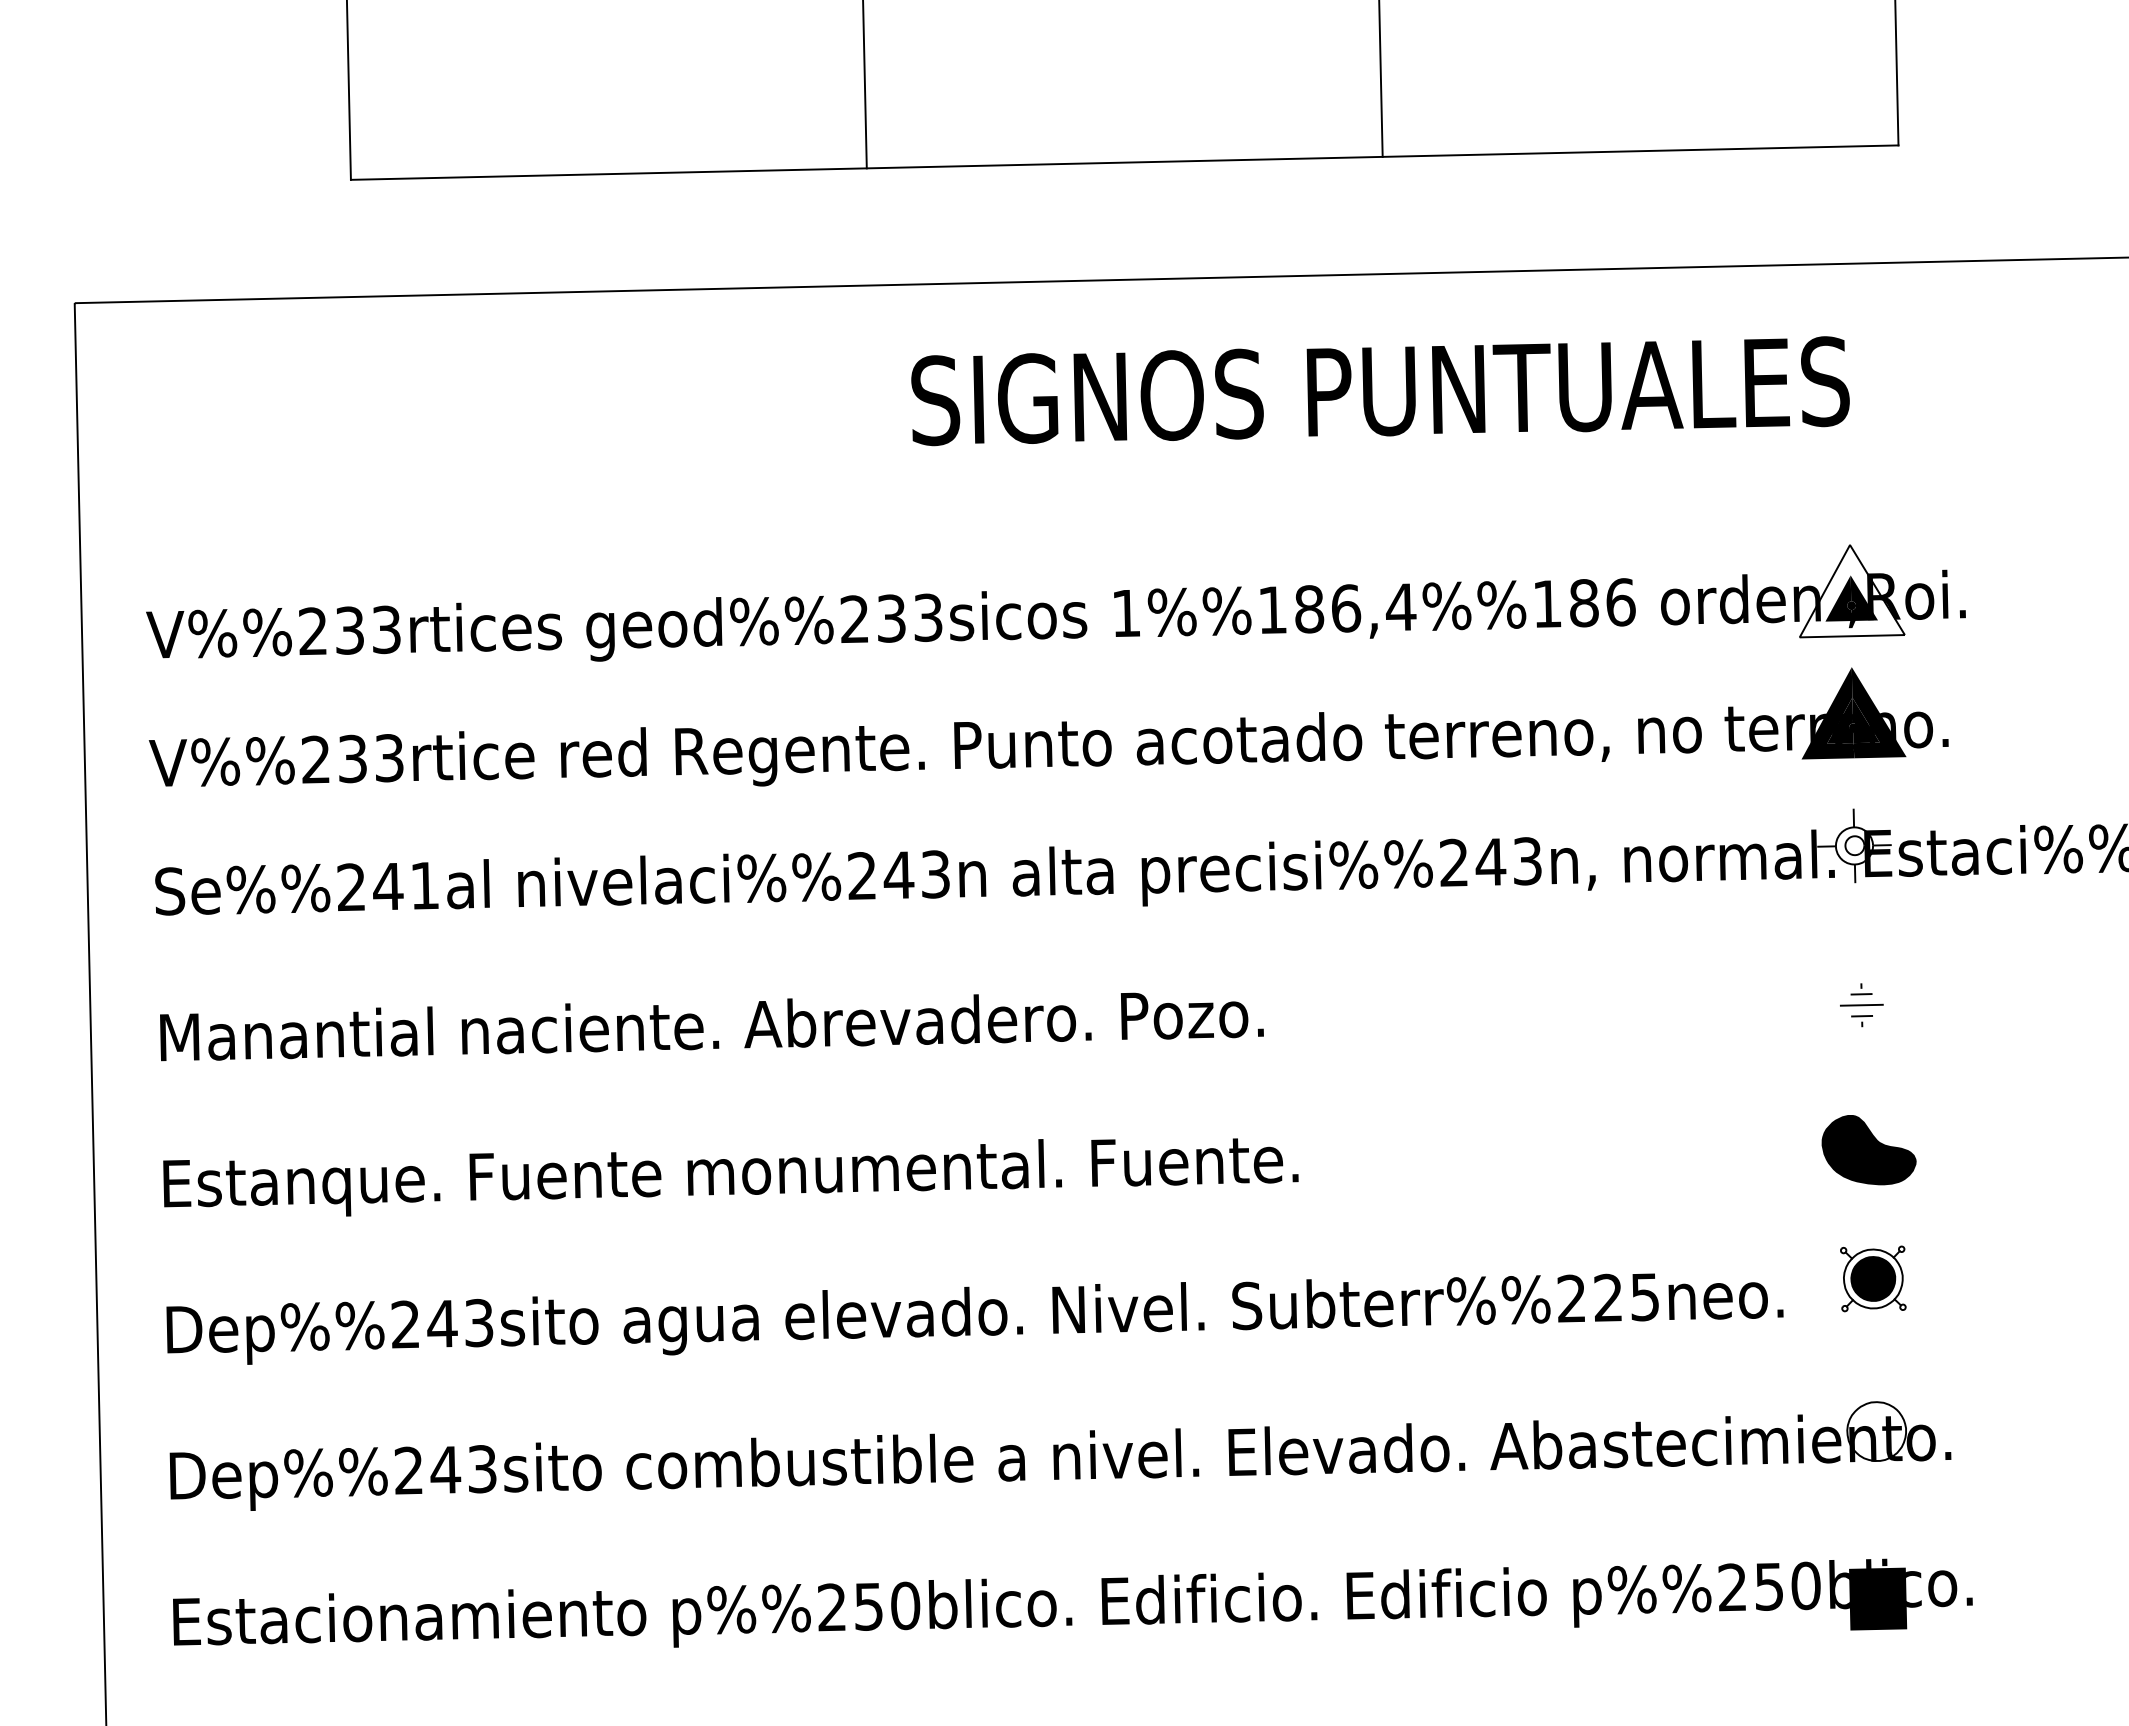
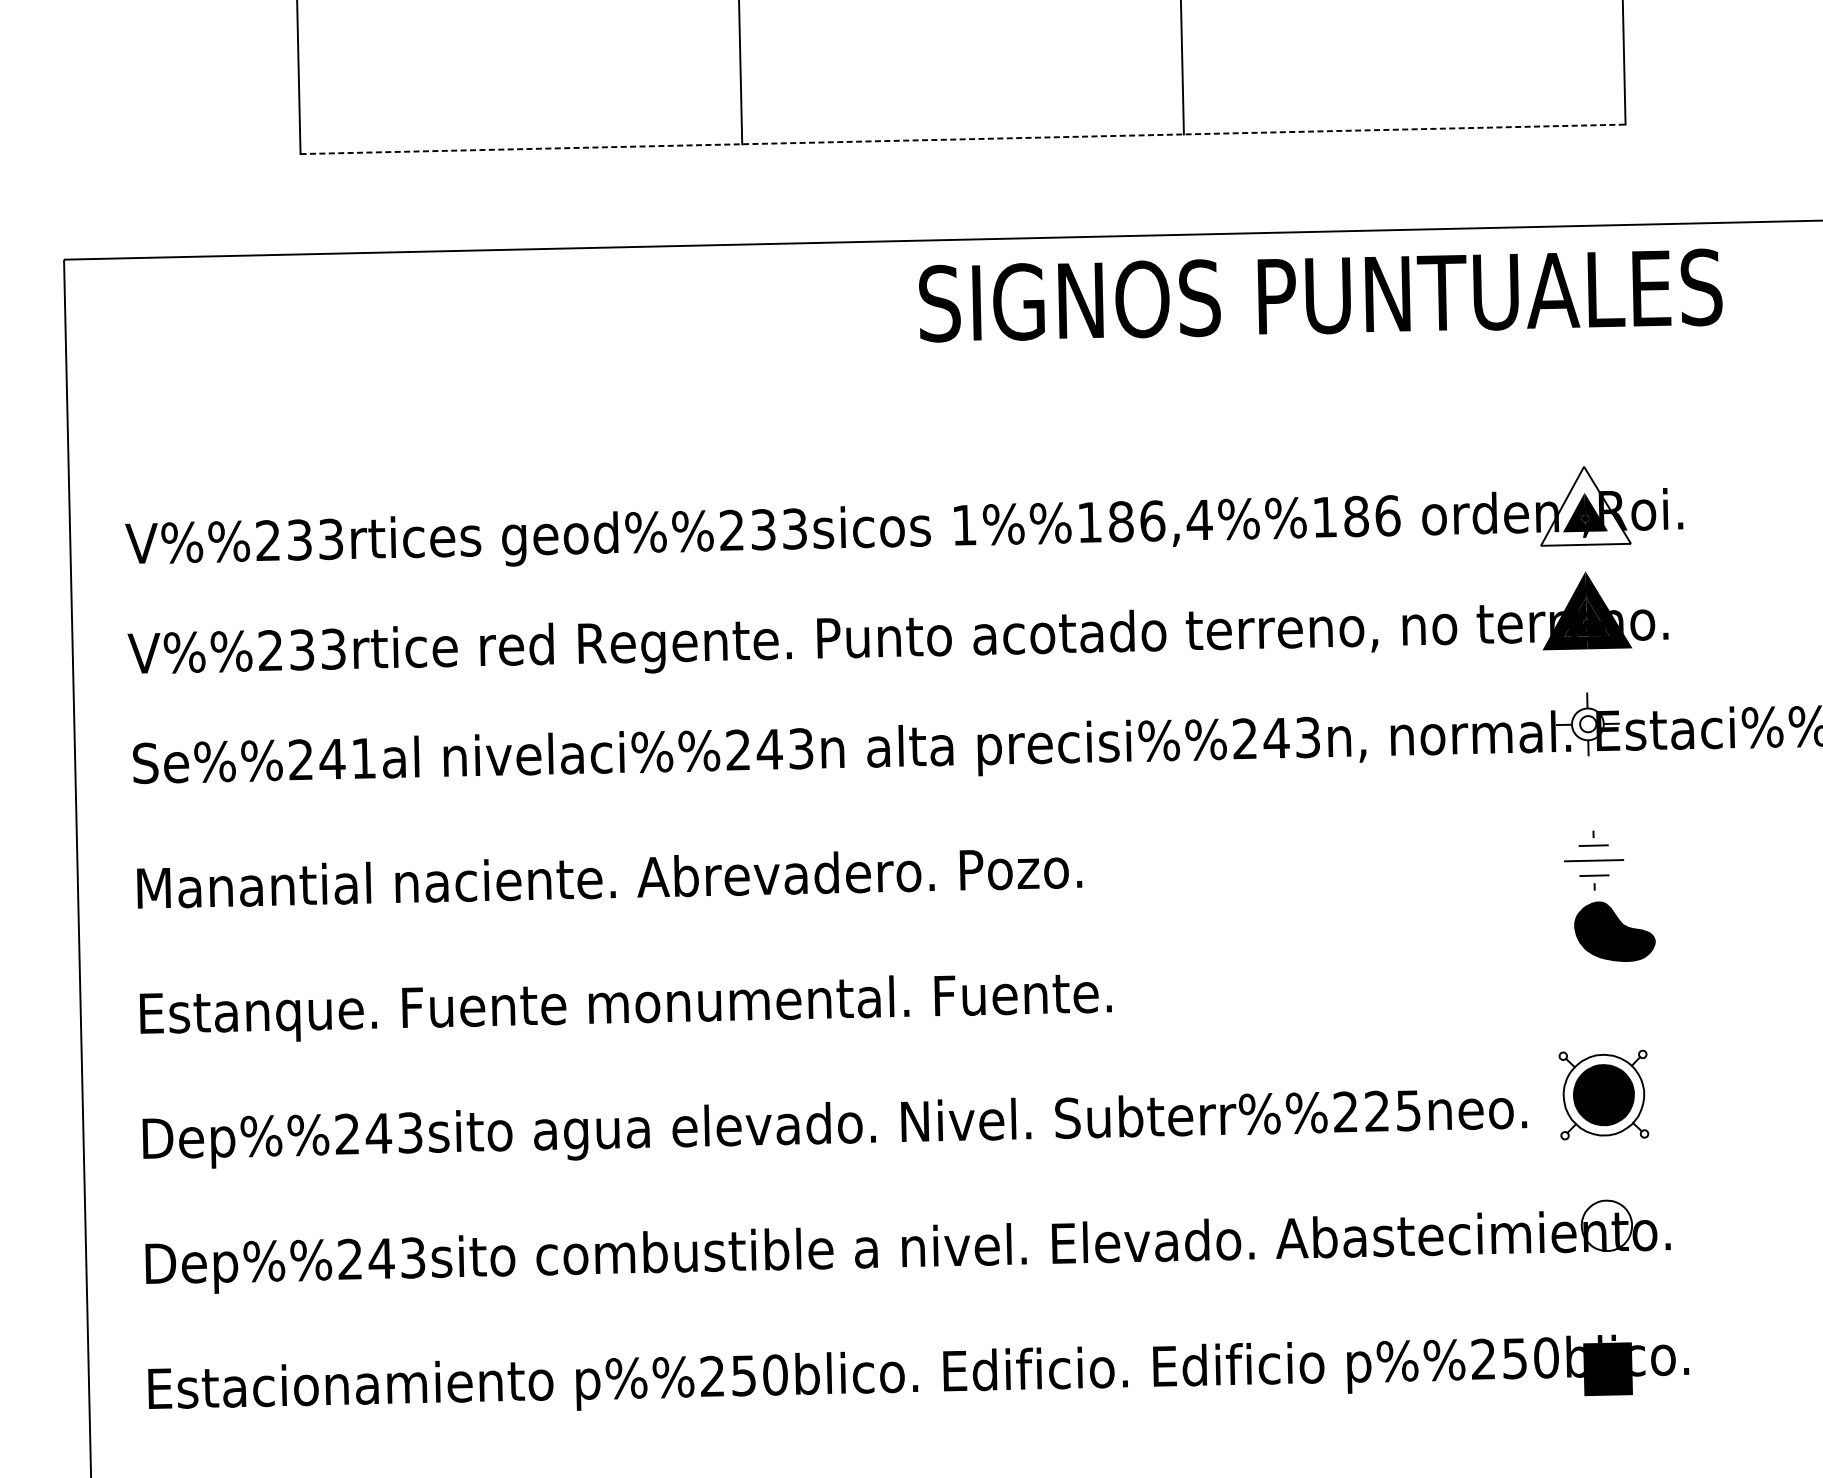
line: (1124, 162) -> (962, 139), solid -> dashed
text: (1380, 391) -> (1320, 295), moved
part: (1861, 1005) -> (1593, 861), size x1.6
part: (1868, 1150) -> (1614, 932), moved
part: (1873, 1278) -> (1604, 1094), size x1.6

